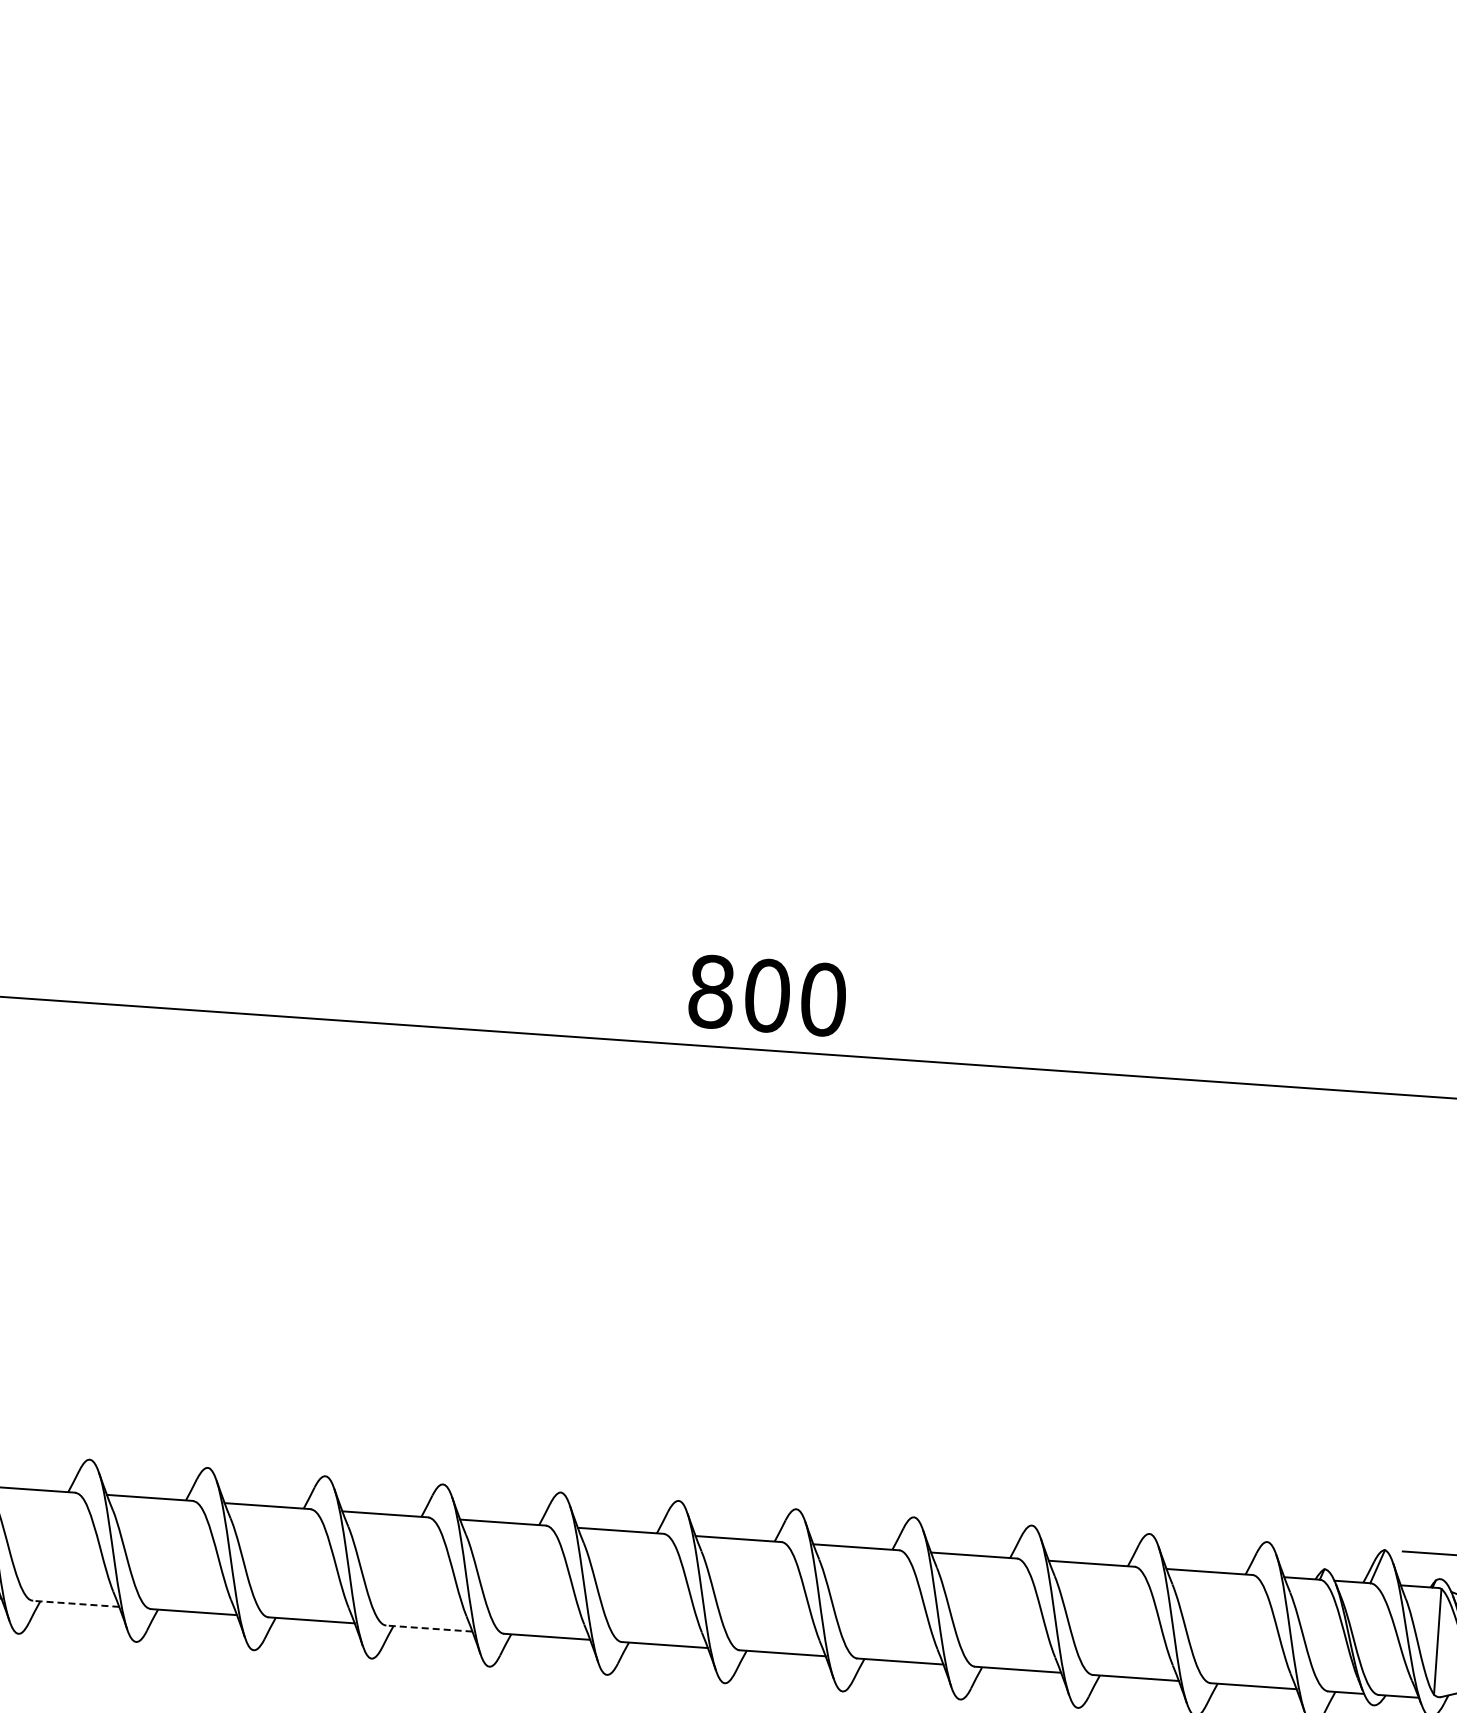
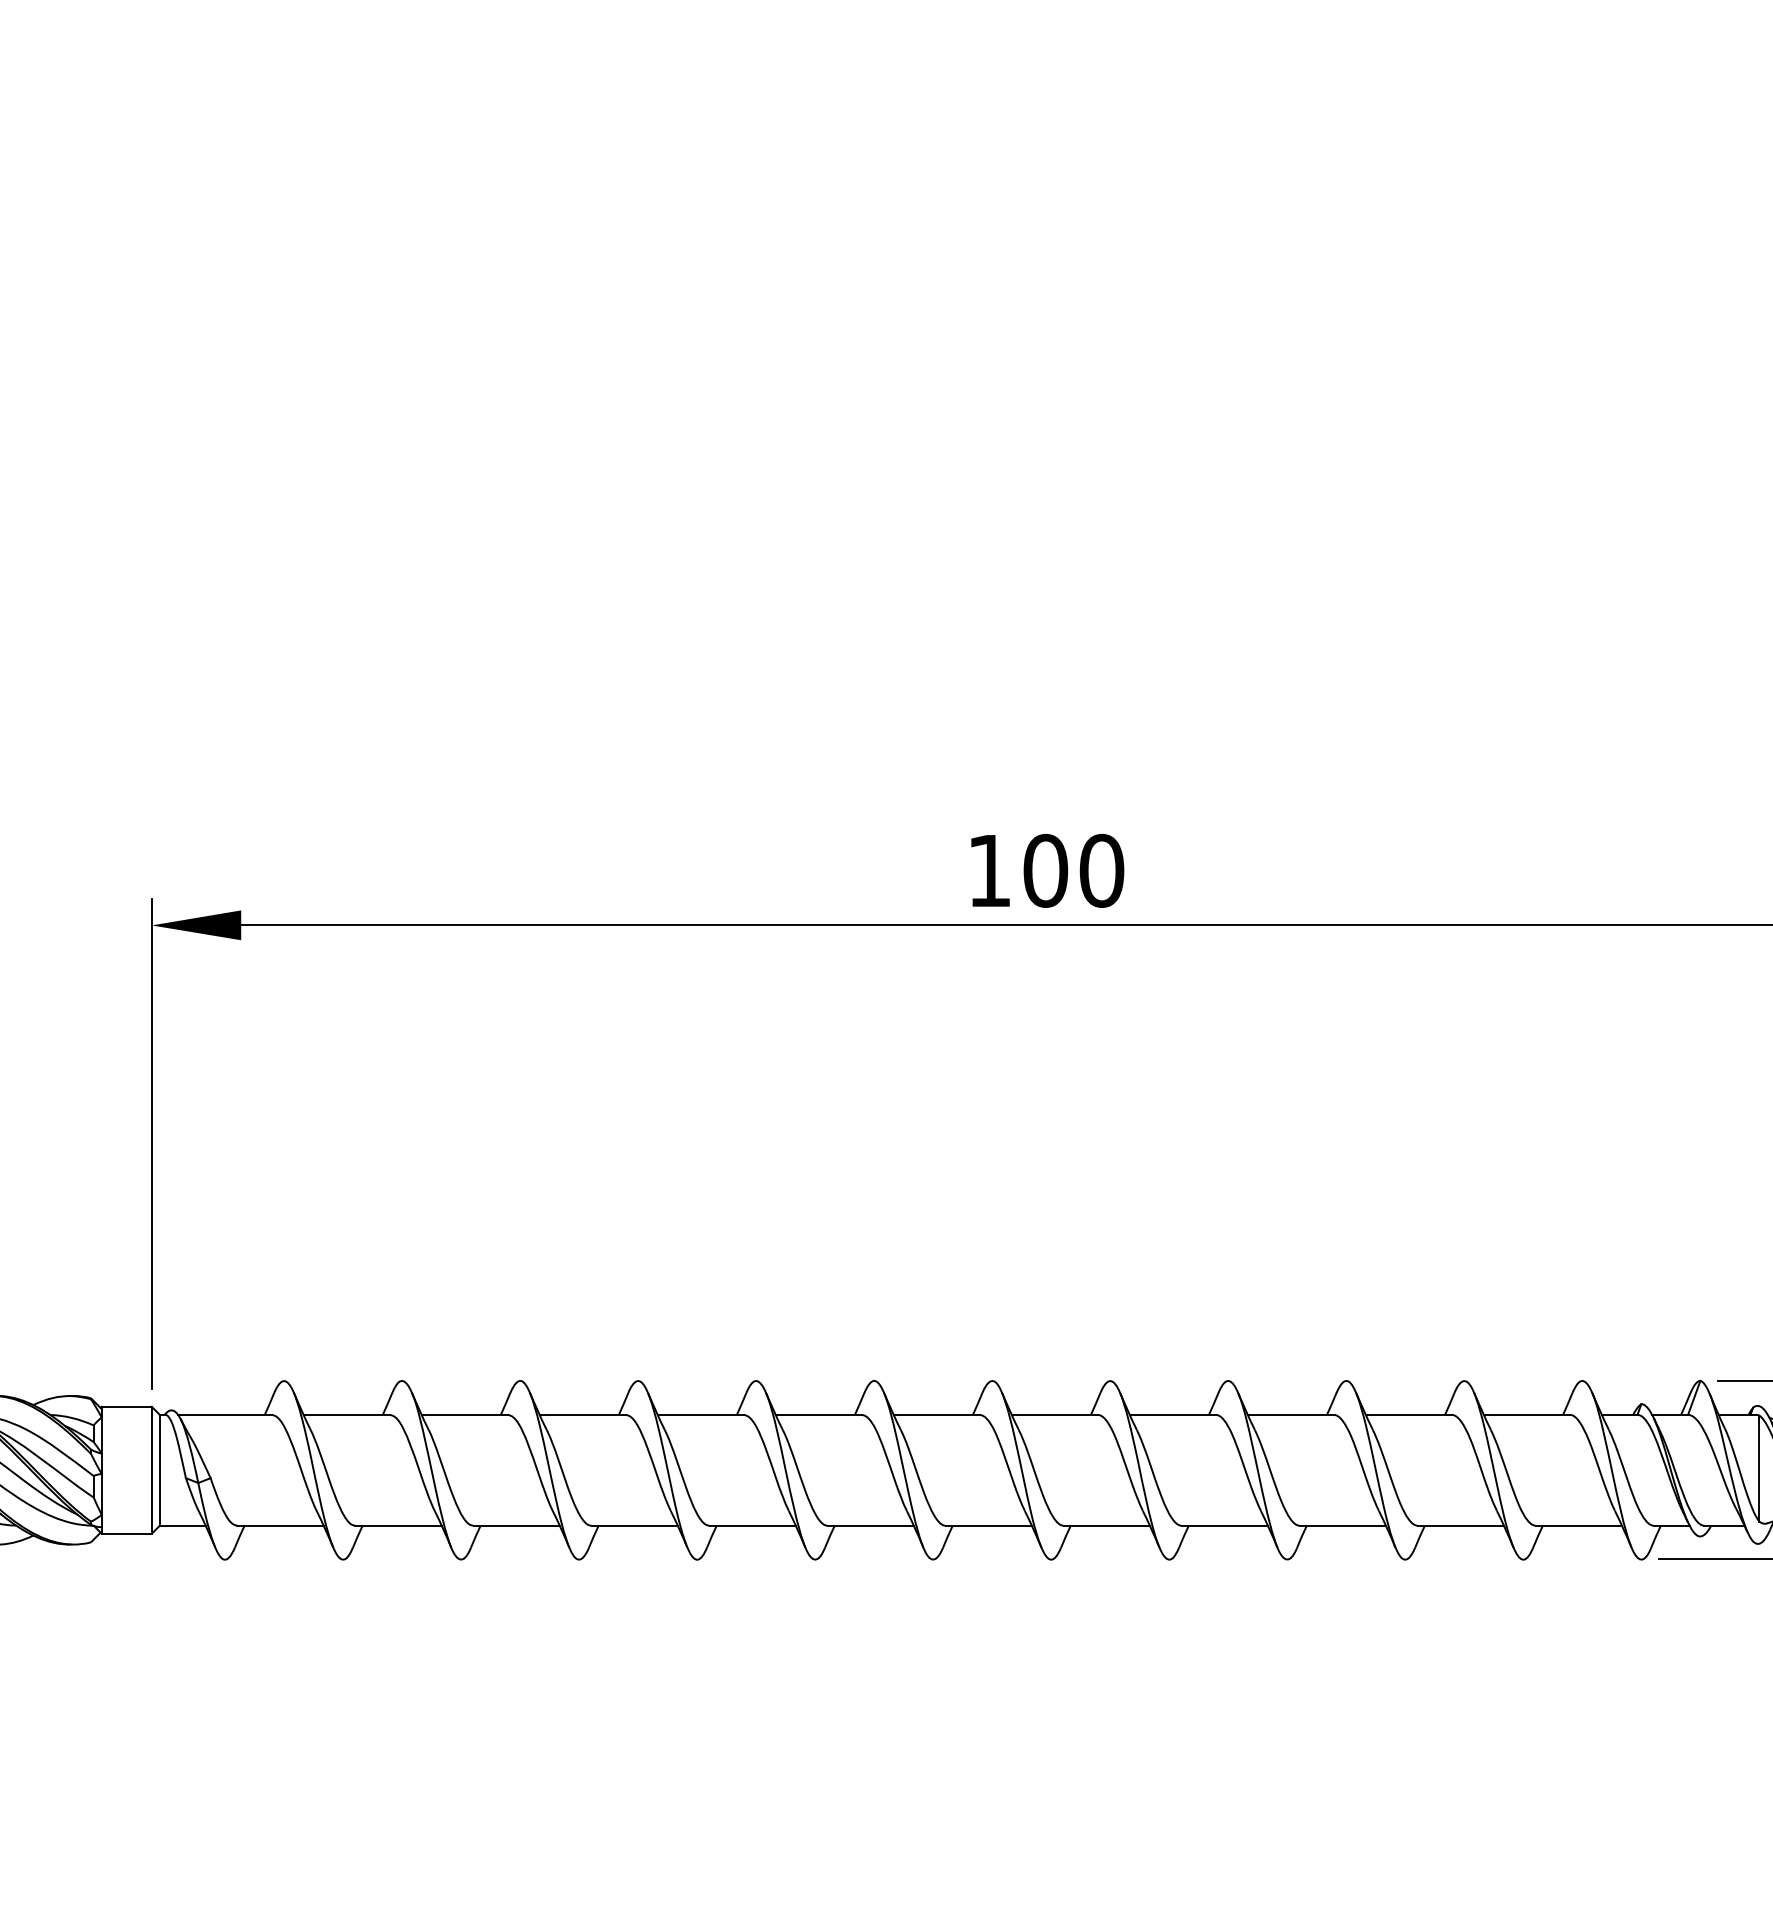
text: (711, 991) -> (989, 870), 800 -> 100
line: (76, 1603) -> (398, 1525), dashed -> solid
line: (429, 1628) -> (752, 1525), dashed -> solid

